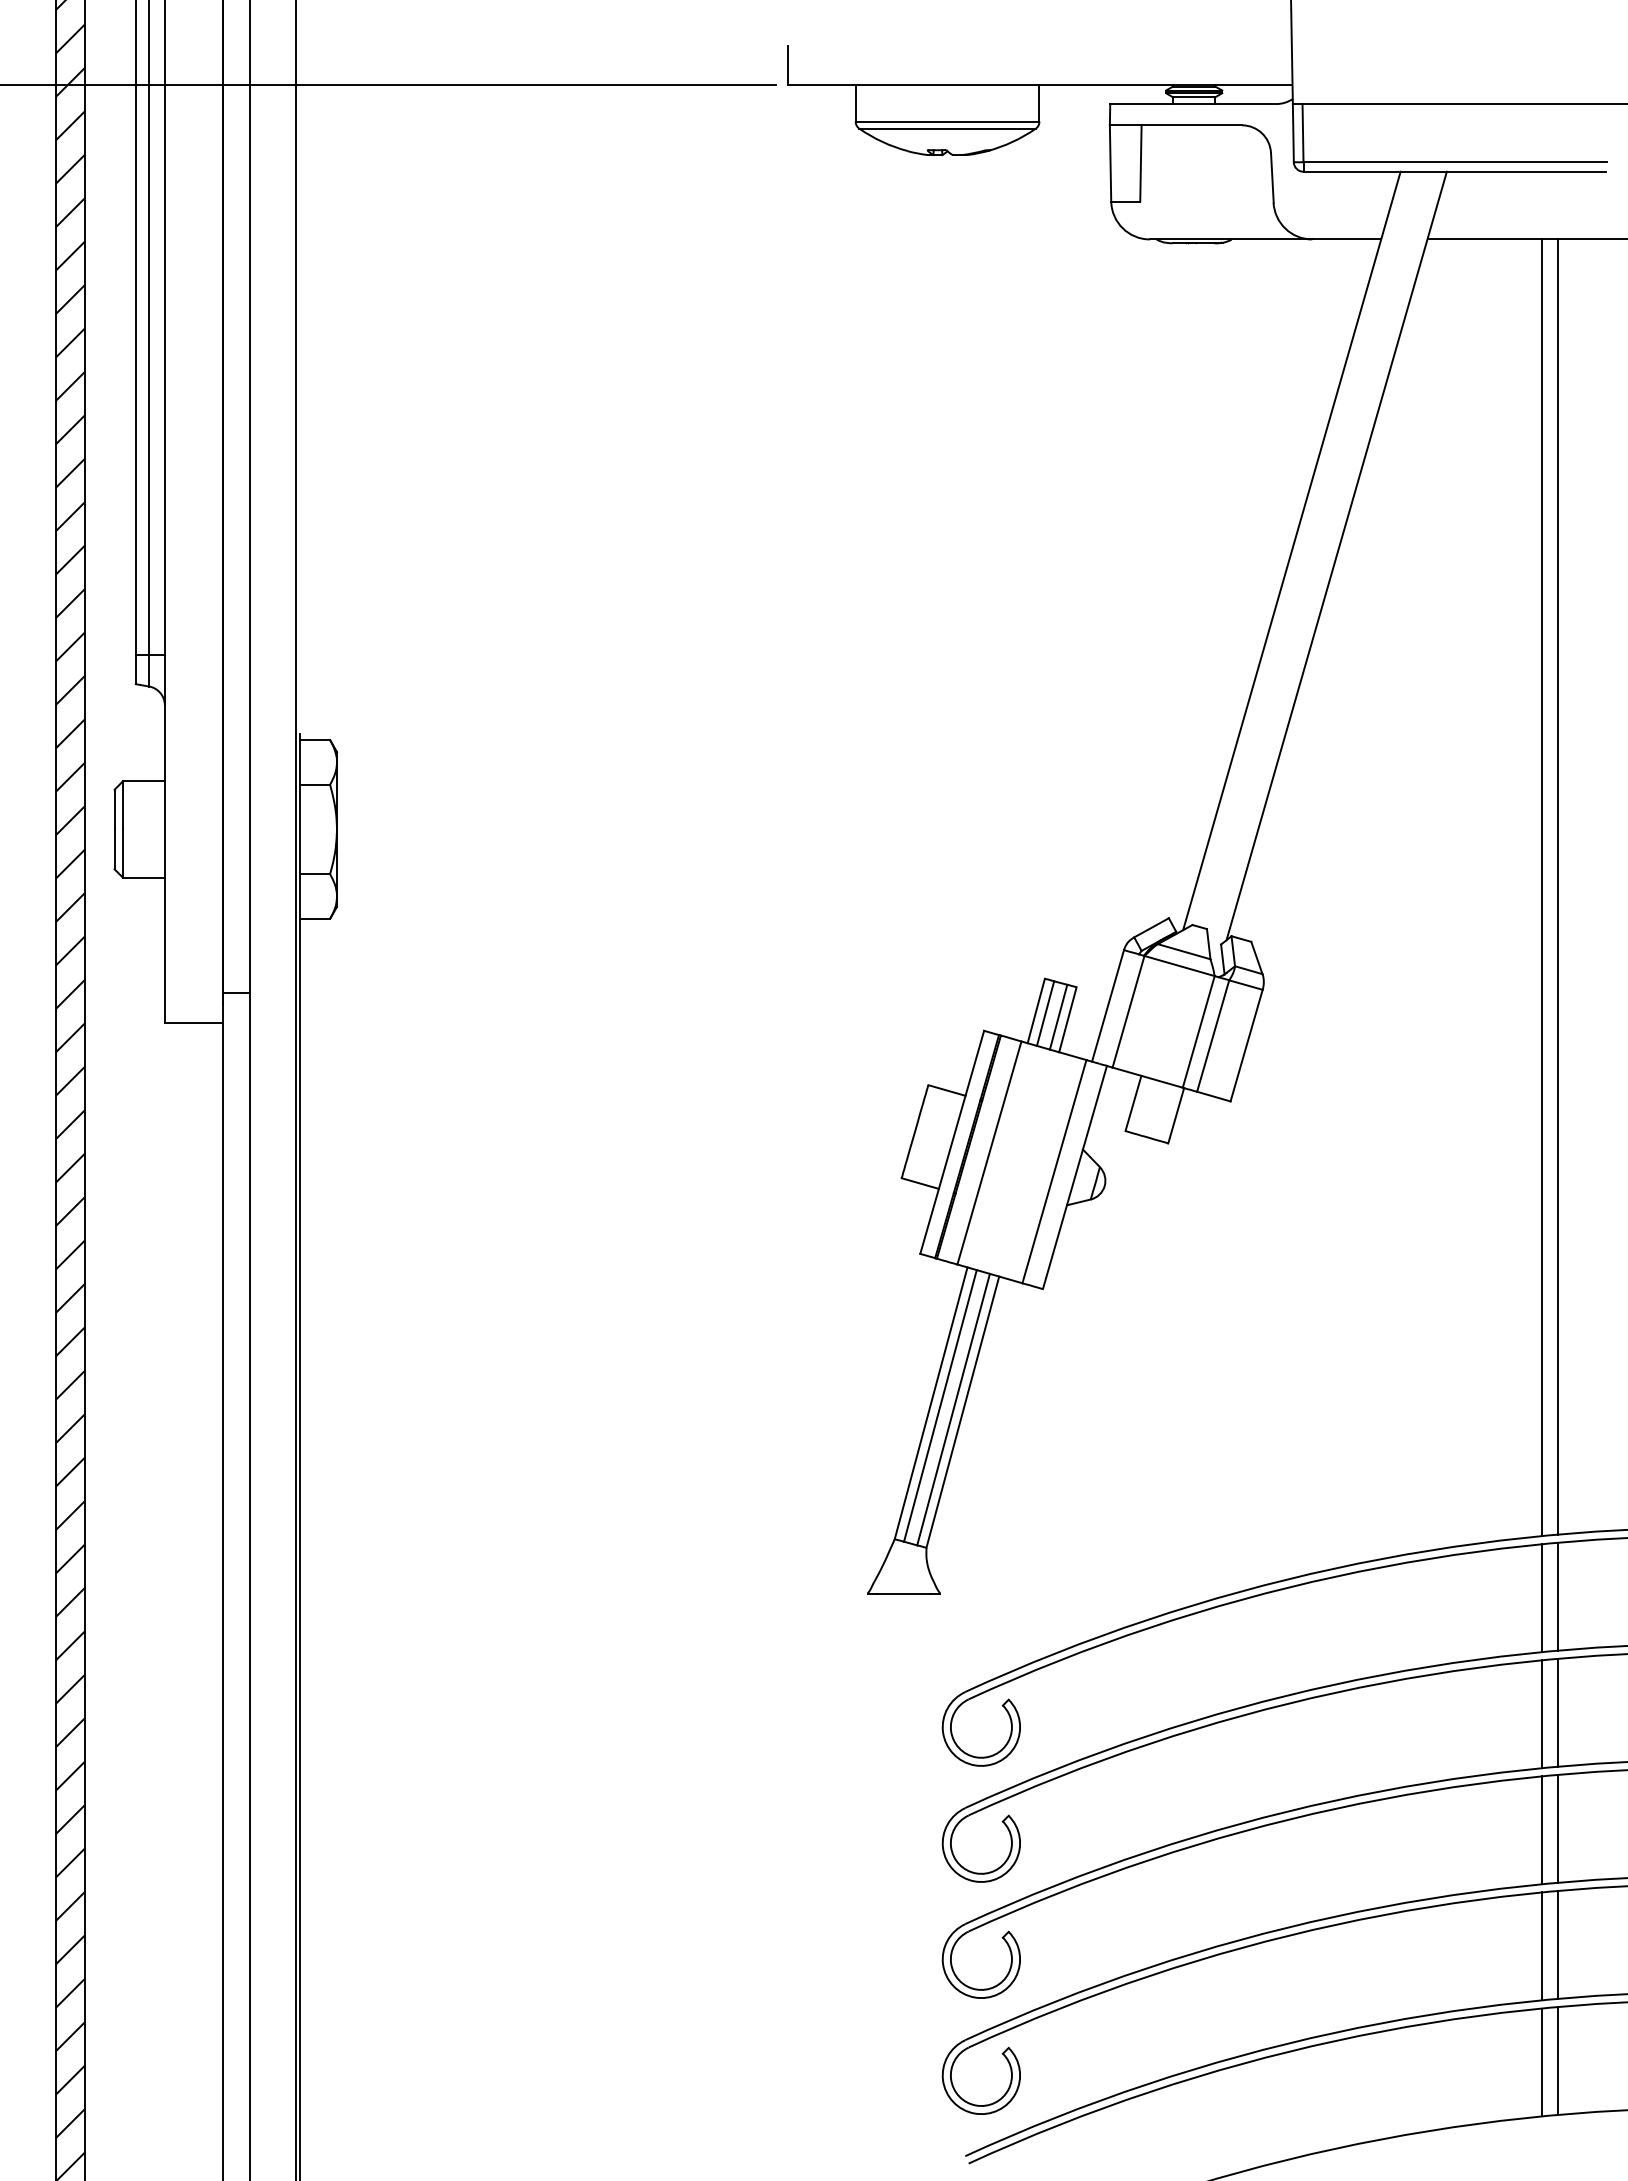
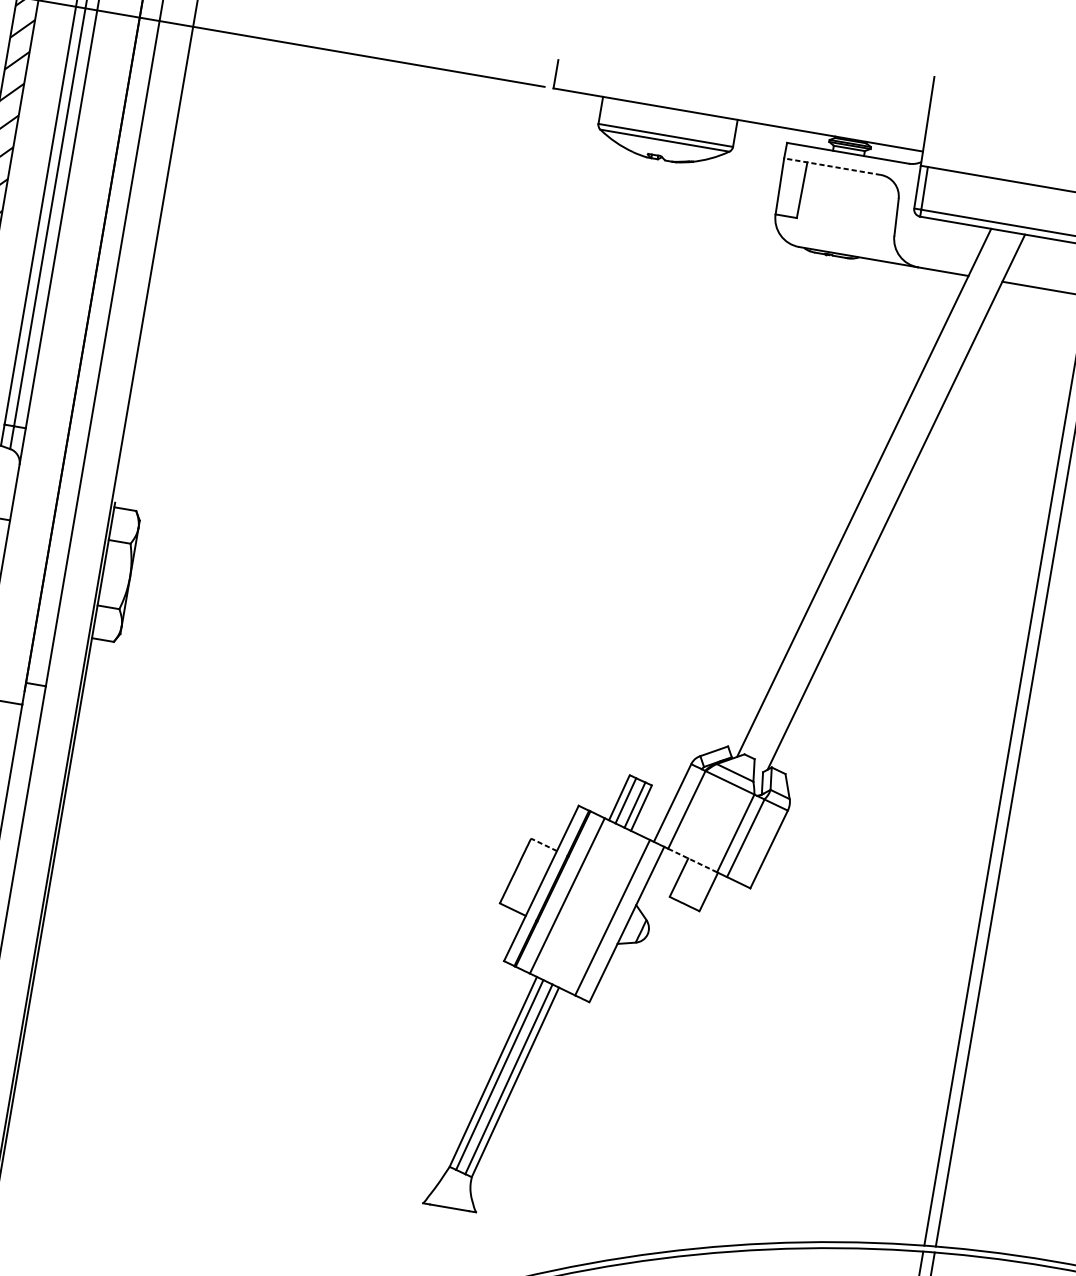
line: (1175, 125) -> (832, 166), solid -> dashed
line: (1147, 1077) -> (692, 860), solid -> dashed
line: (946, 1090) -> (543, 844), solid -> dashed

